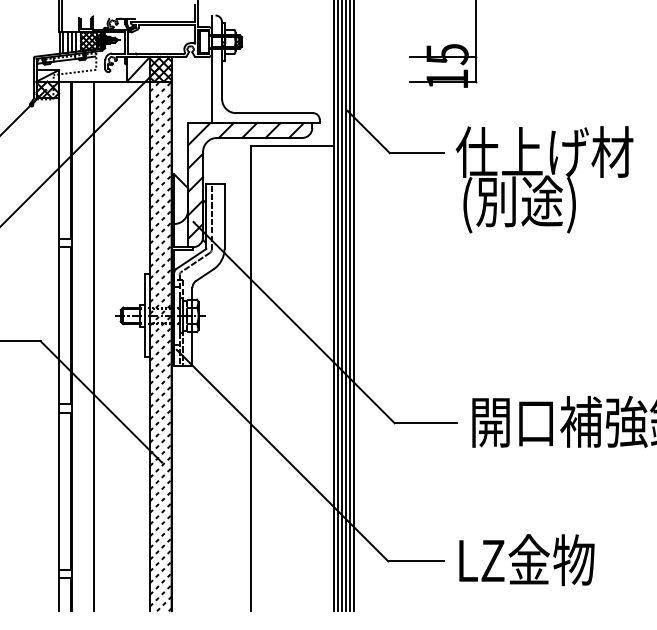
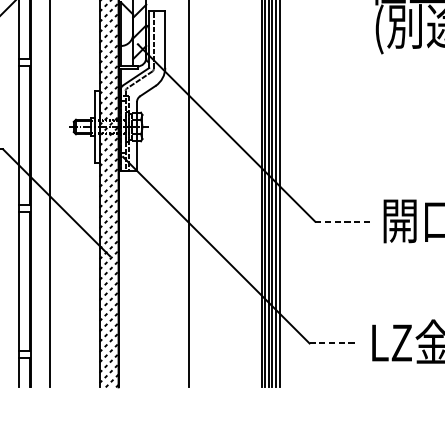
line: (426, 423) -> (343, 221), solid -> dashed
line: (415, 561) -> (333, 343), solid -> dashed

